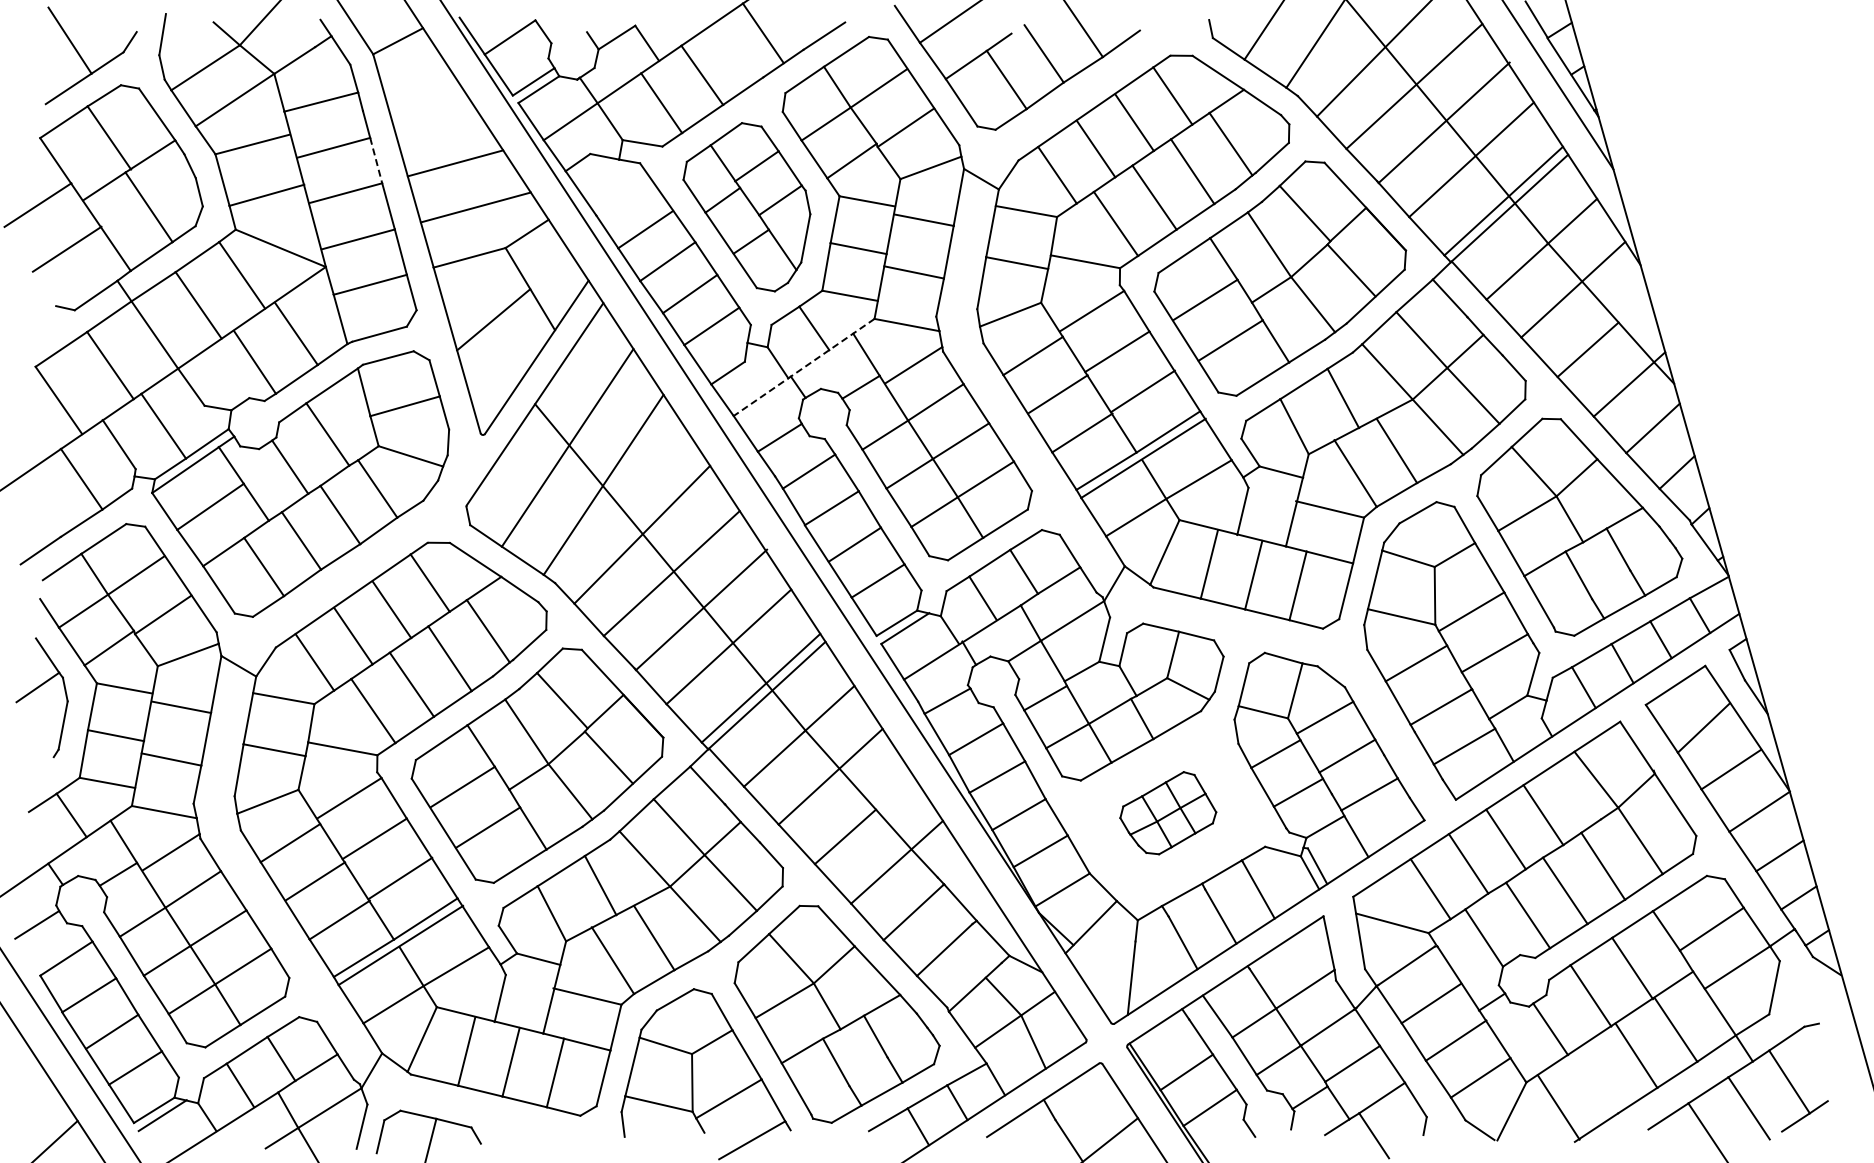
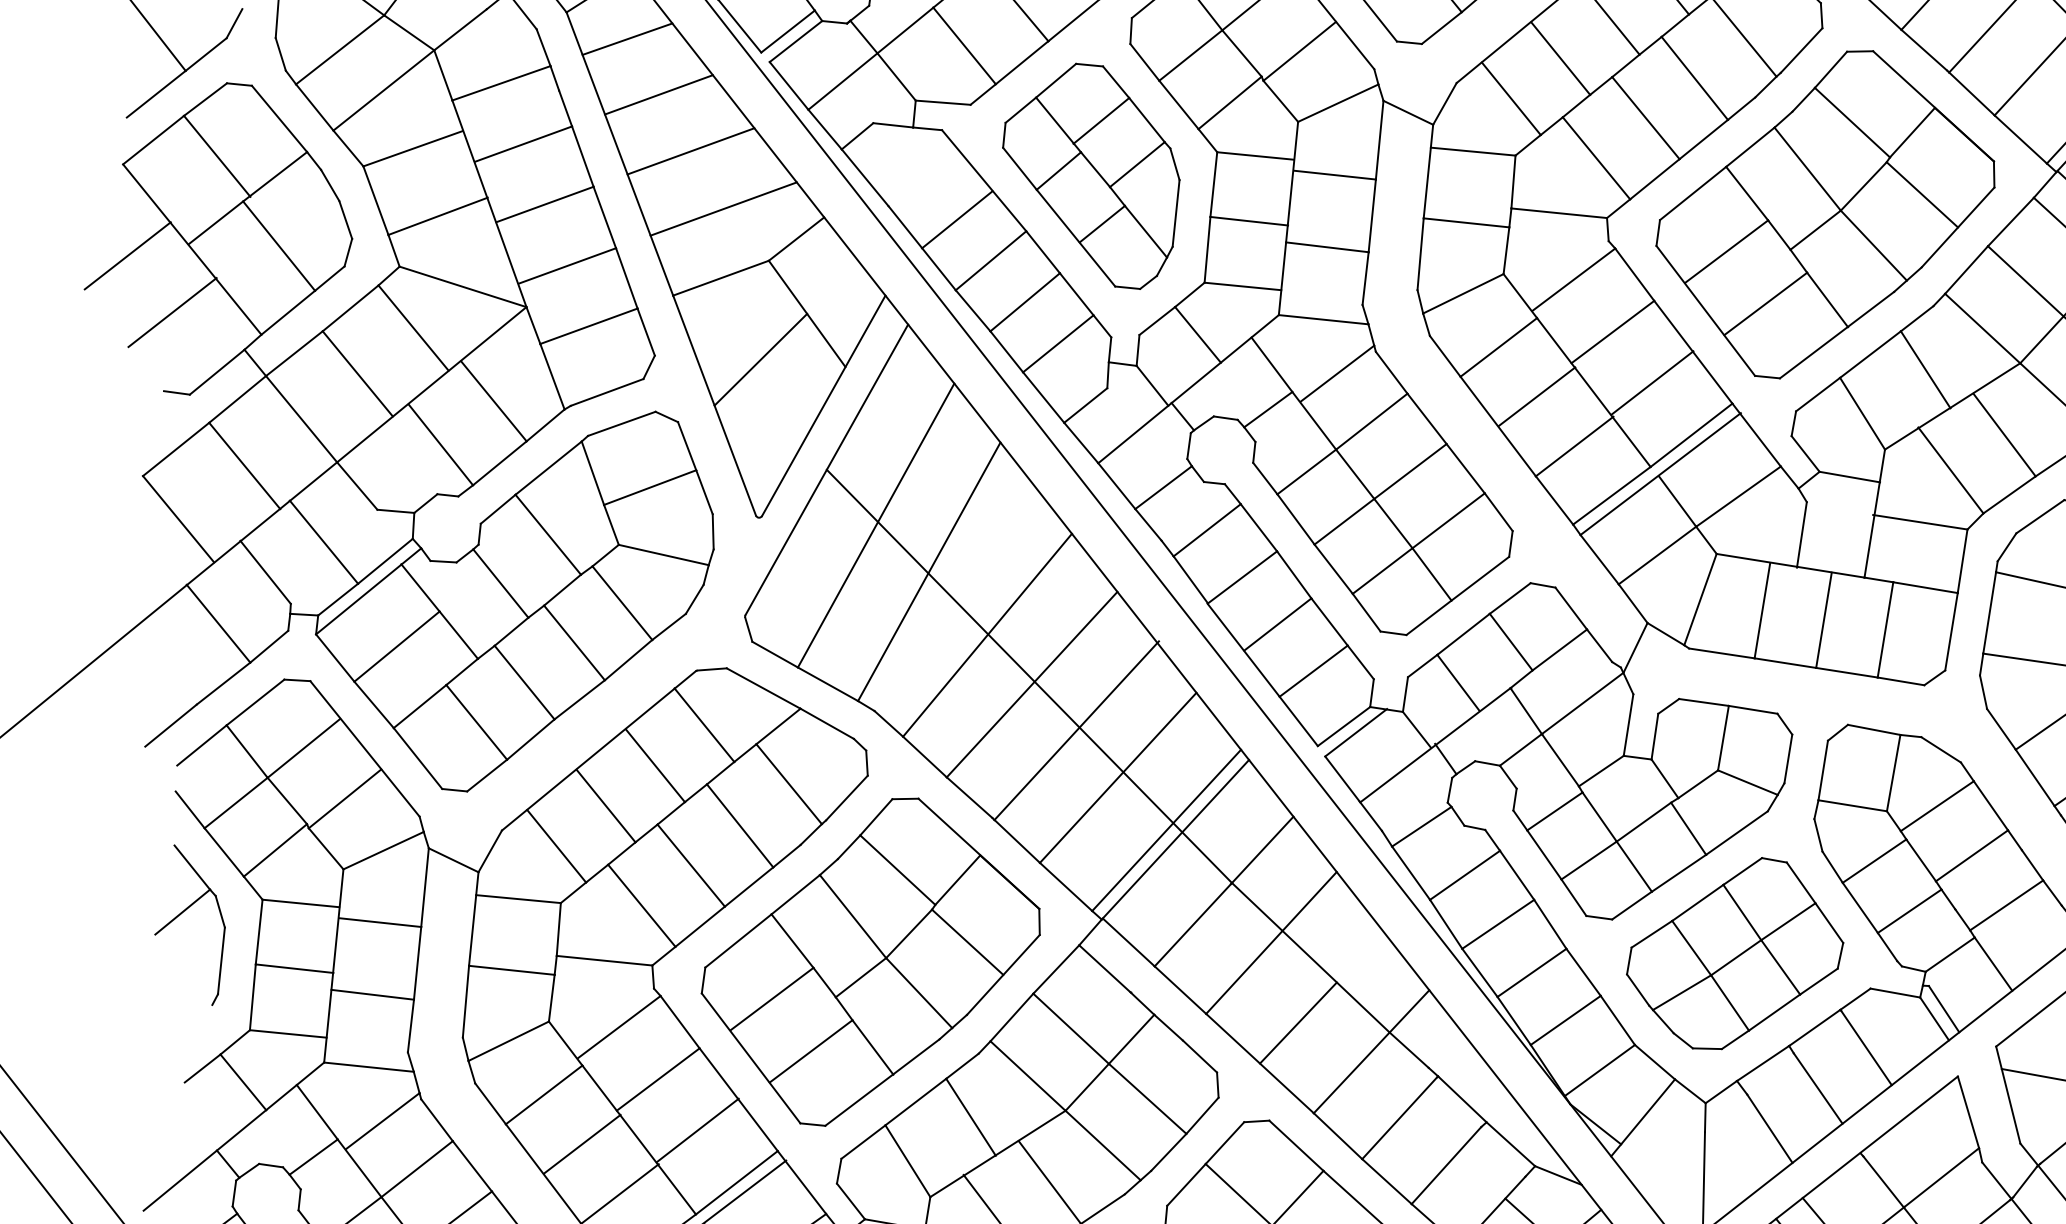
line: (415, 77) -> (626, 39), added
line: (435, 120) -> (658, 95), added
line: (376, 161) -> (583, 157), dashed -> solid
line: (804, 367) -> (1189, 389), dashed -> solid
part: (1168, 812) -> (1735, 952), size x1.67

